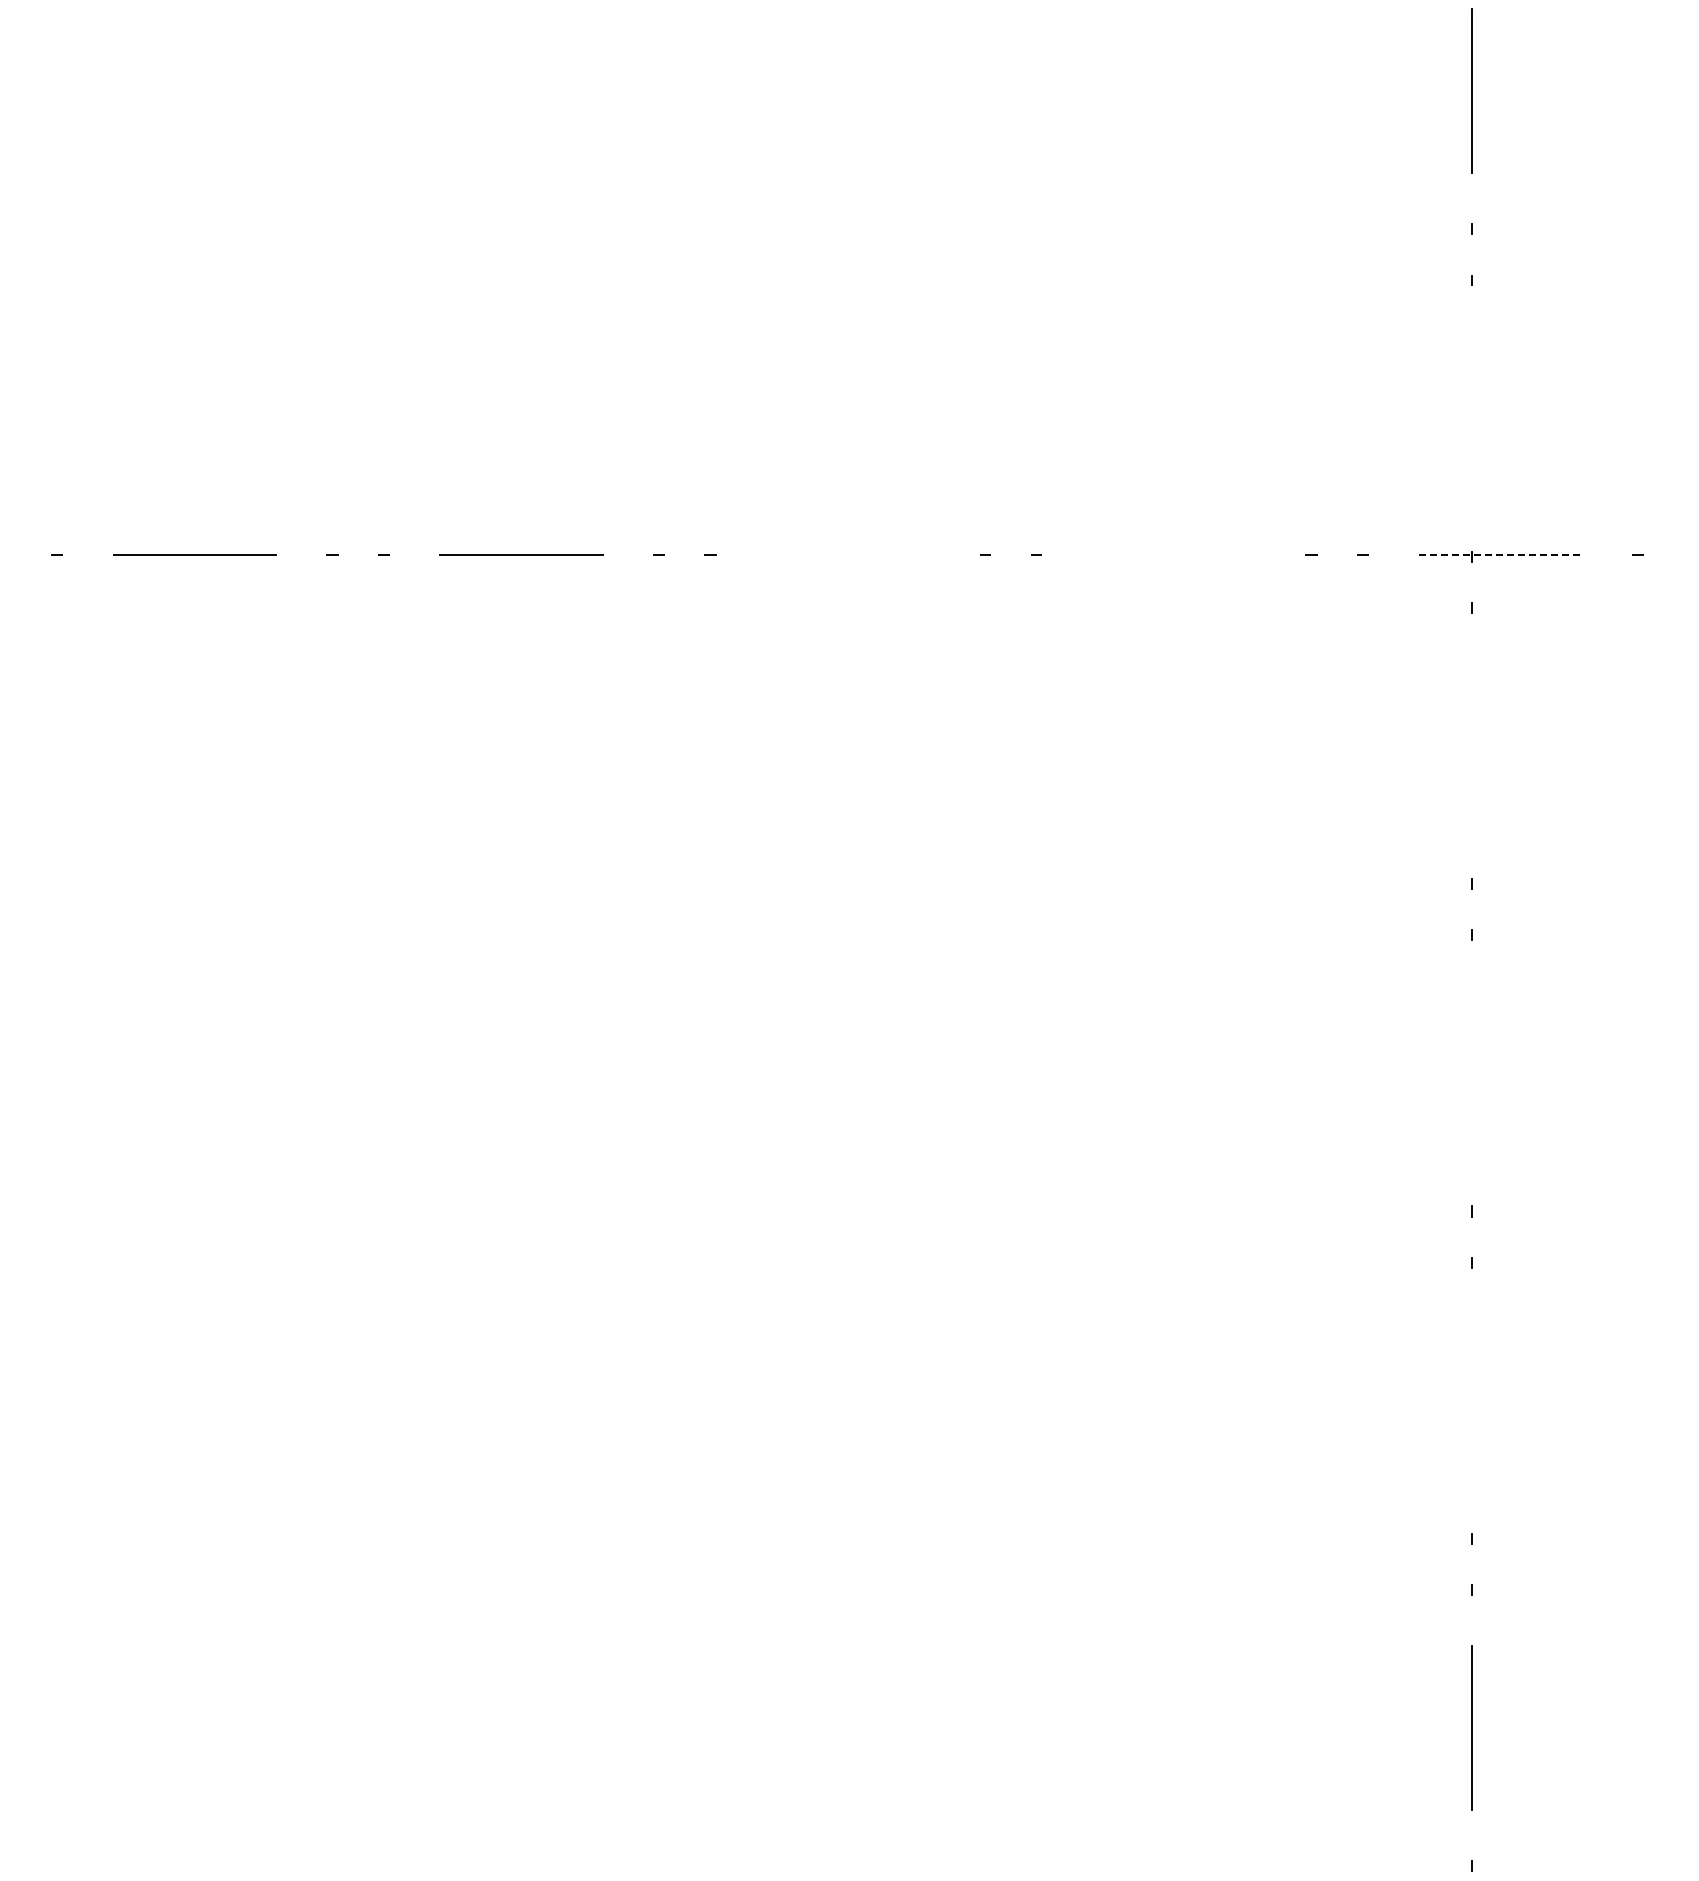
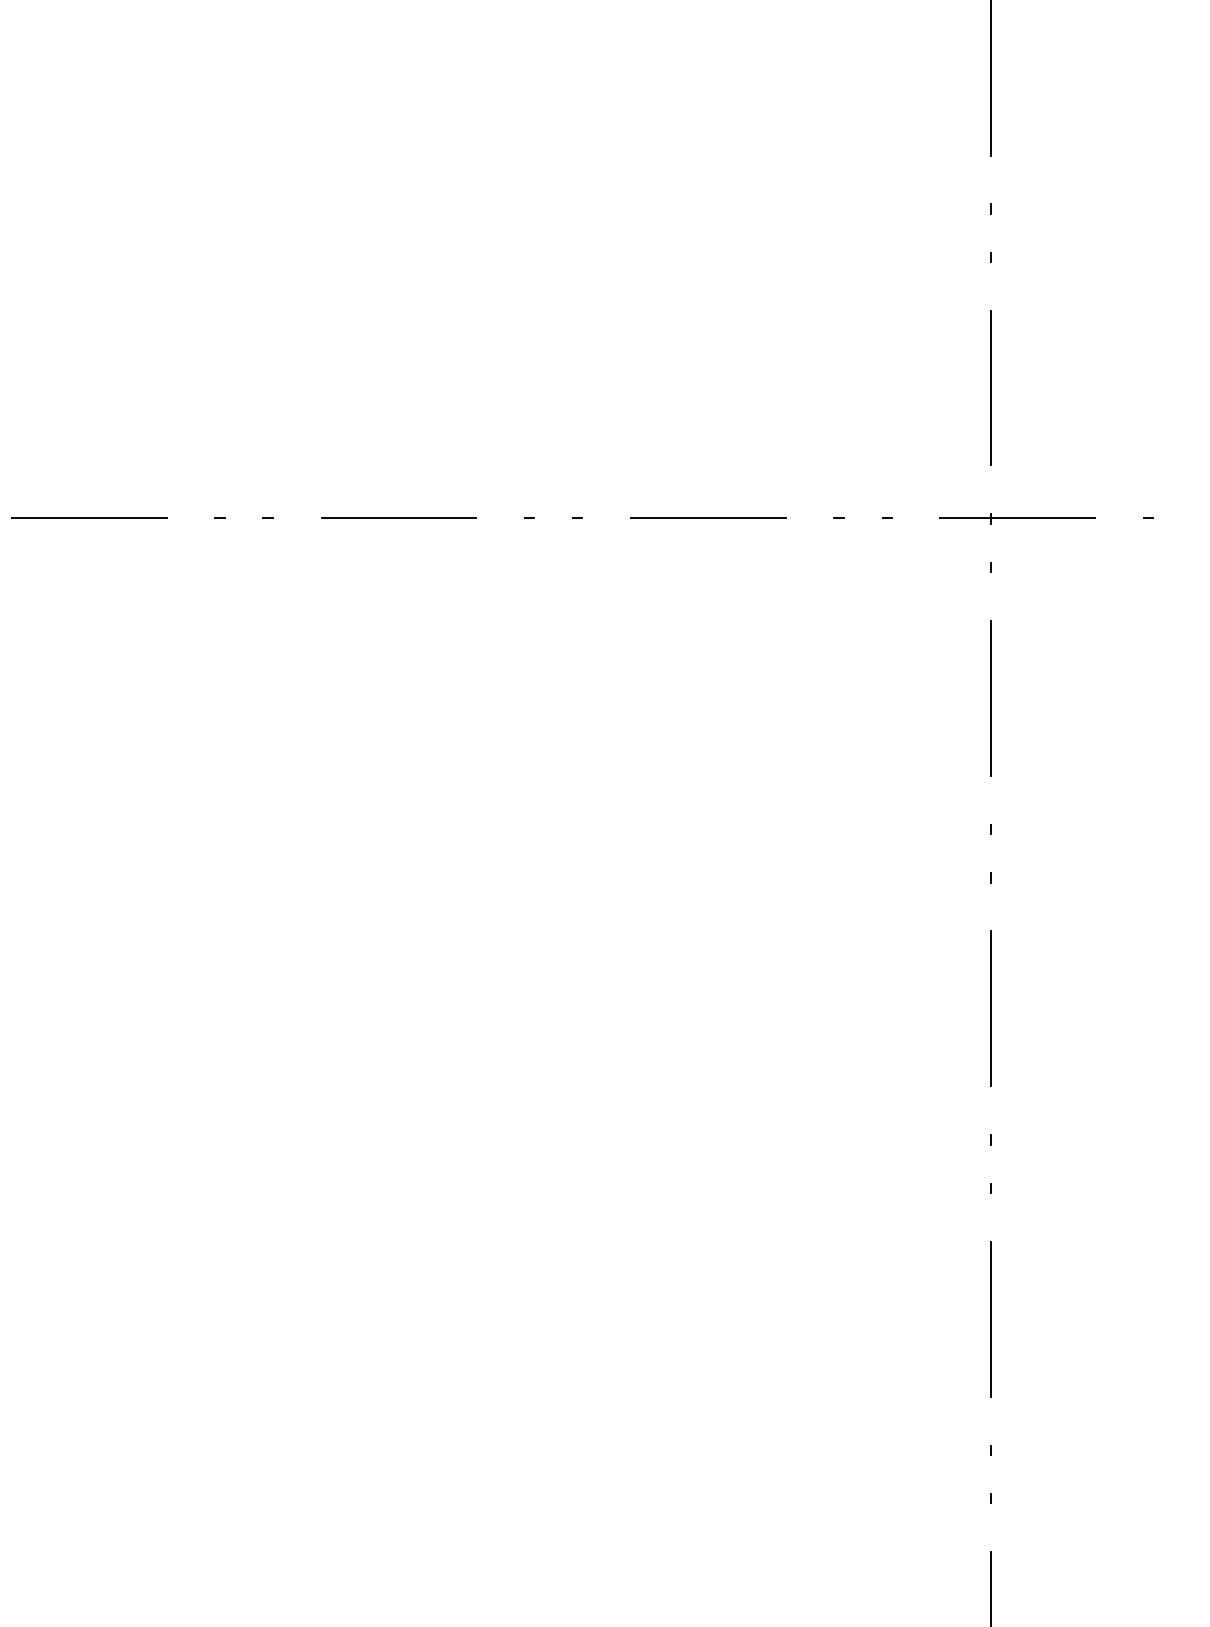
line: (1472, 418) -> (991, 388), added
line: (847, 555) -> (398, 517), added
line: (1174, 555) -> (708, 517), added
line: (1500, 555) -> (1017, 517), dashed -> solid
line: (1471, 745) -> (990, 698), added
line: (1472, 1073) -> (991, 1009), added
line: (1471, 1400) -> (990, 1319), added

